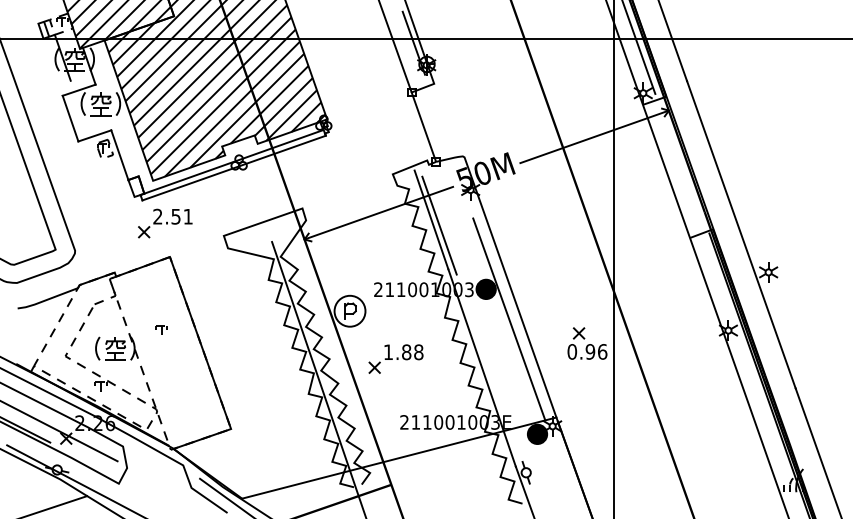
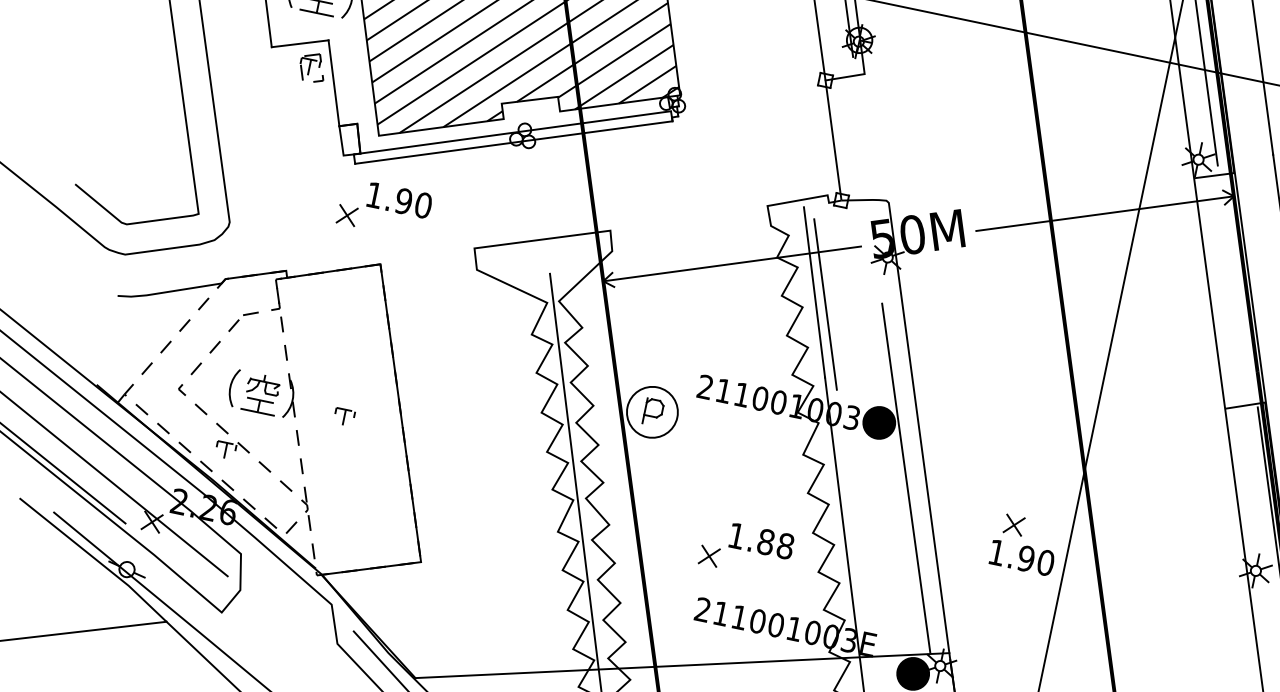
text: (172, 216) -> (398, 199), 2.51 -> 1.90
part: (161, 329) -> (344, 415), moved
text: (587, 351) -> (1021, 557), 0.96 -> 1.90
part: (395, 358) -> (745, 548), moved

